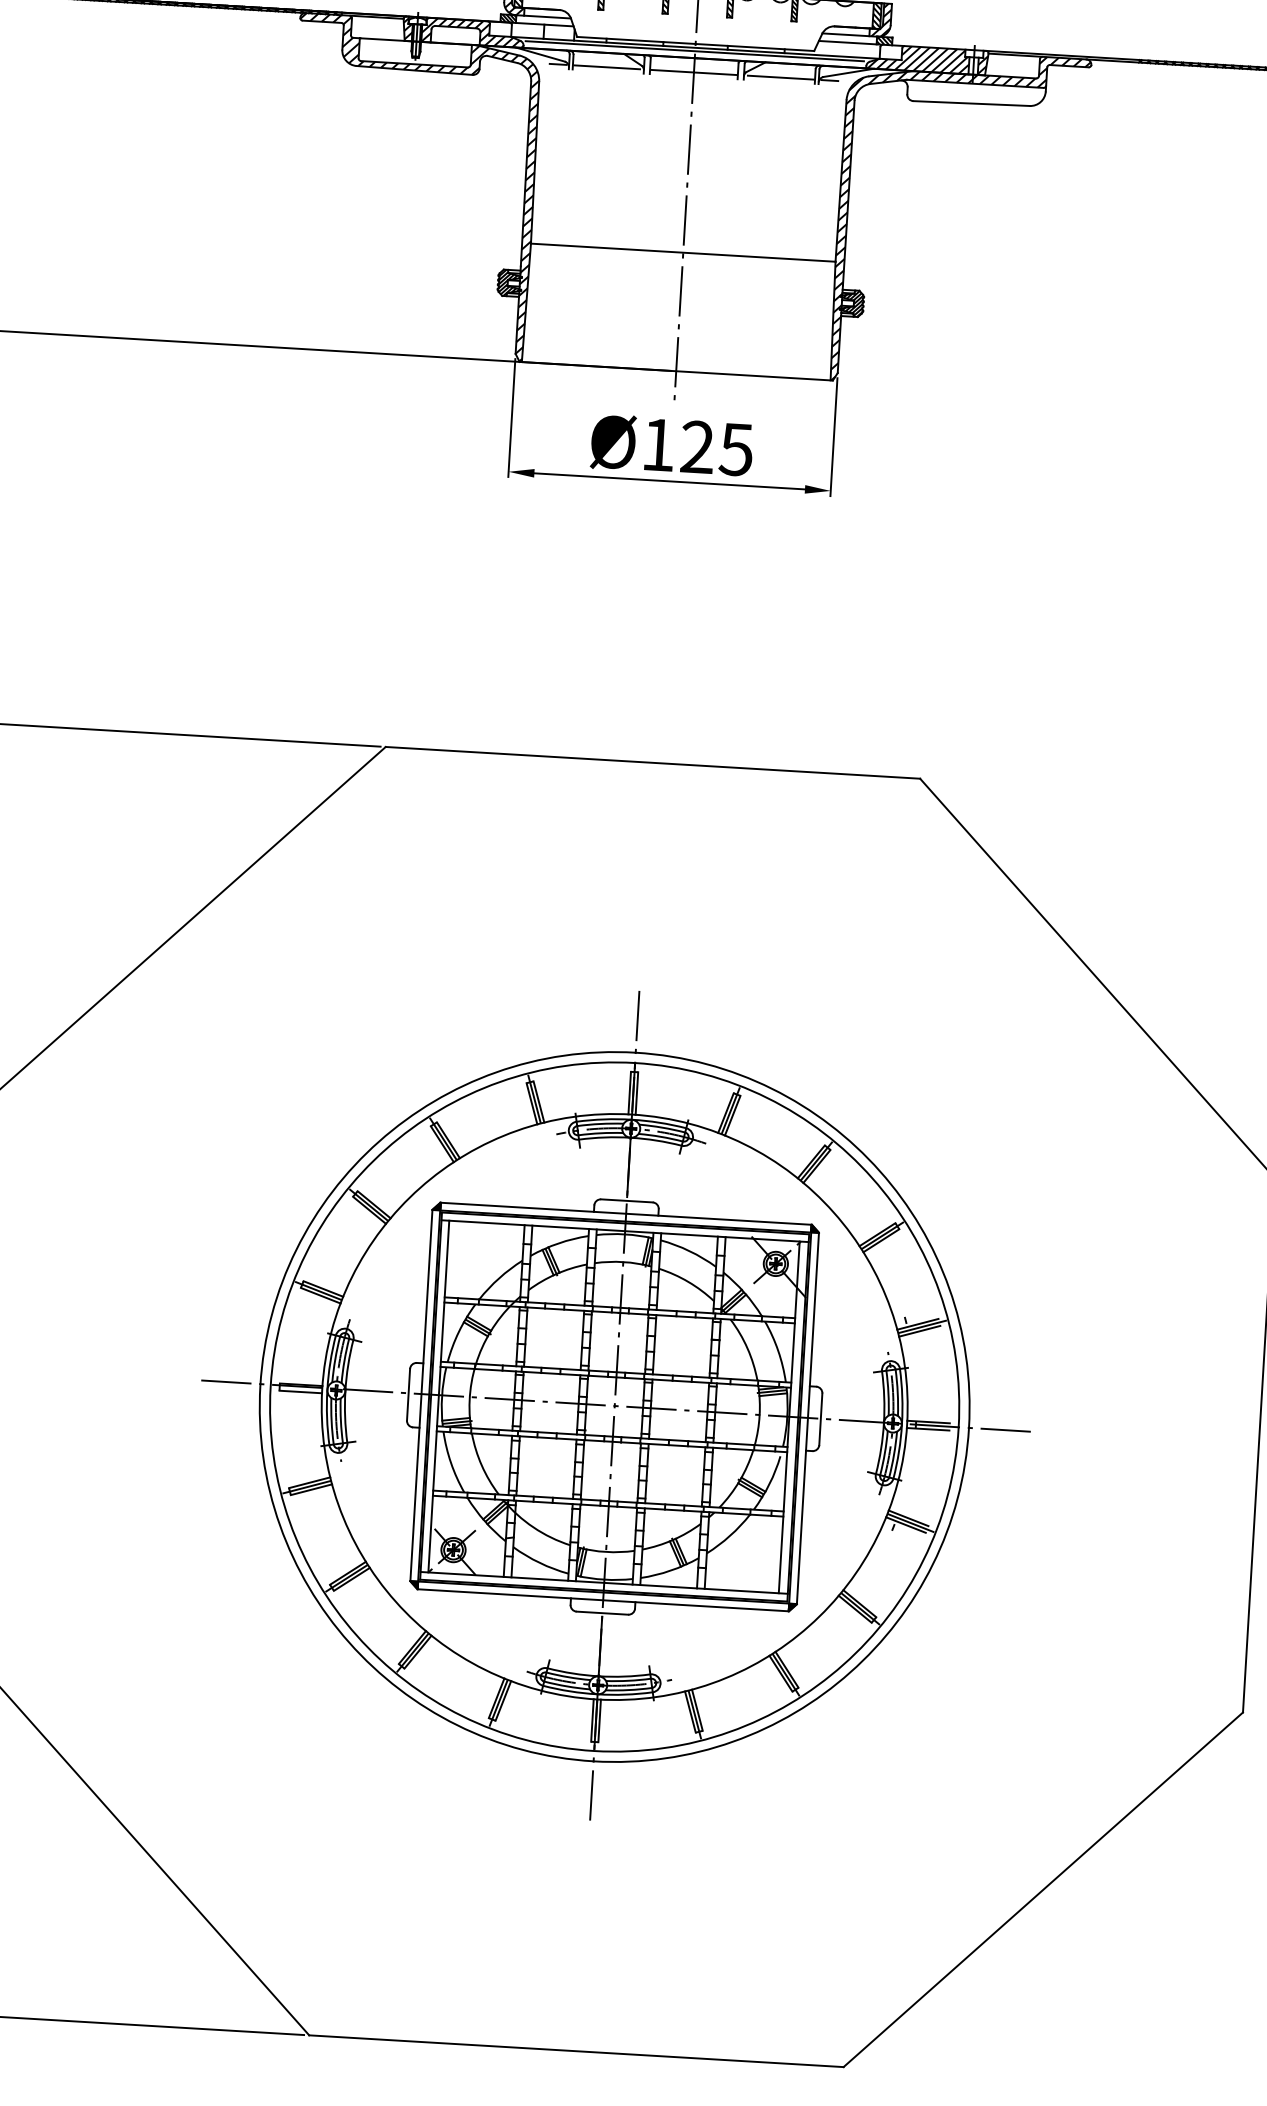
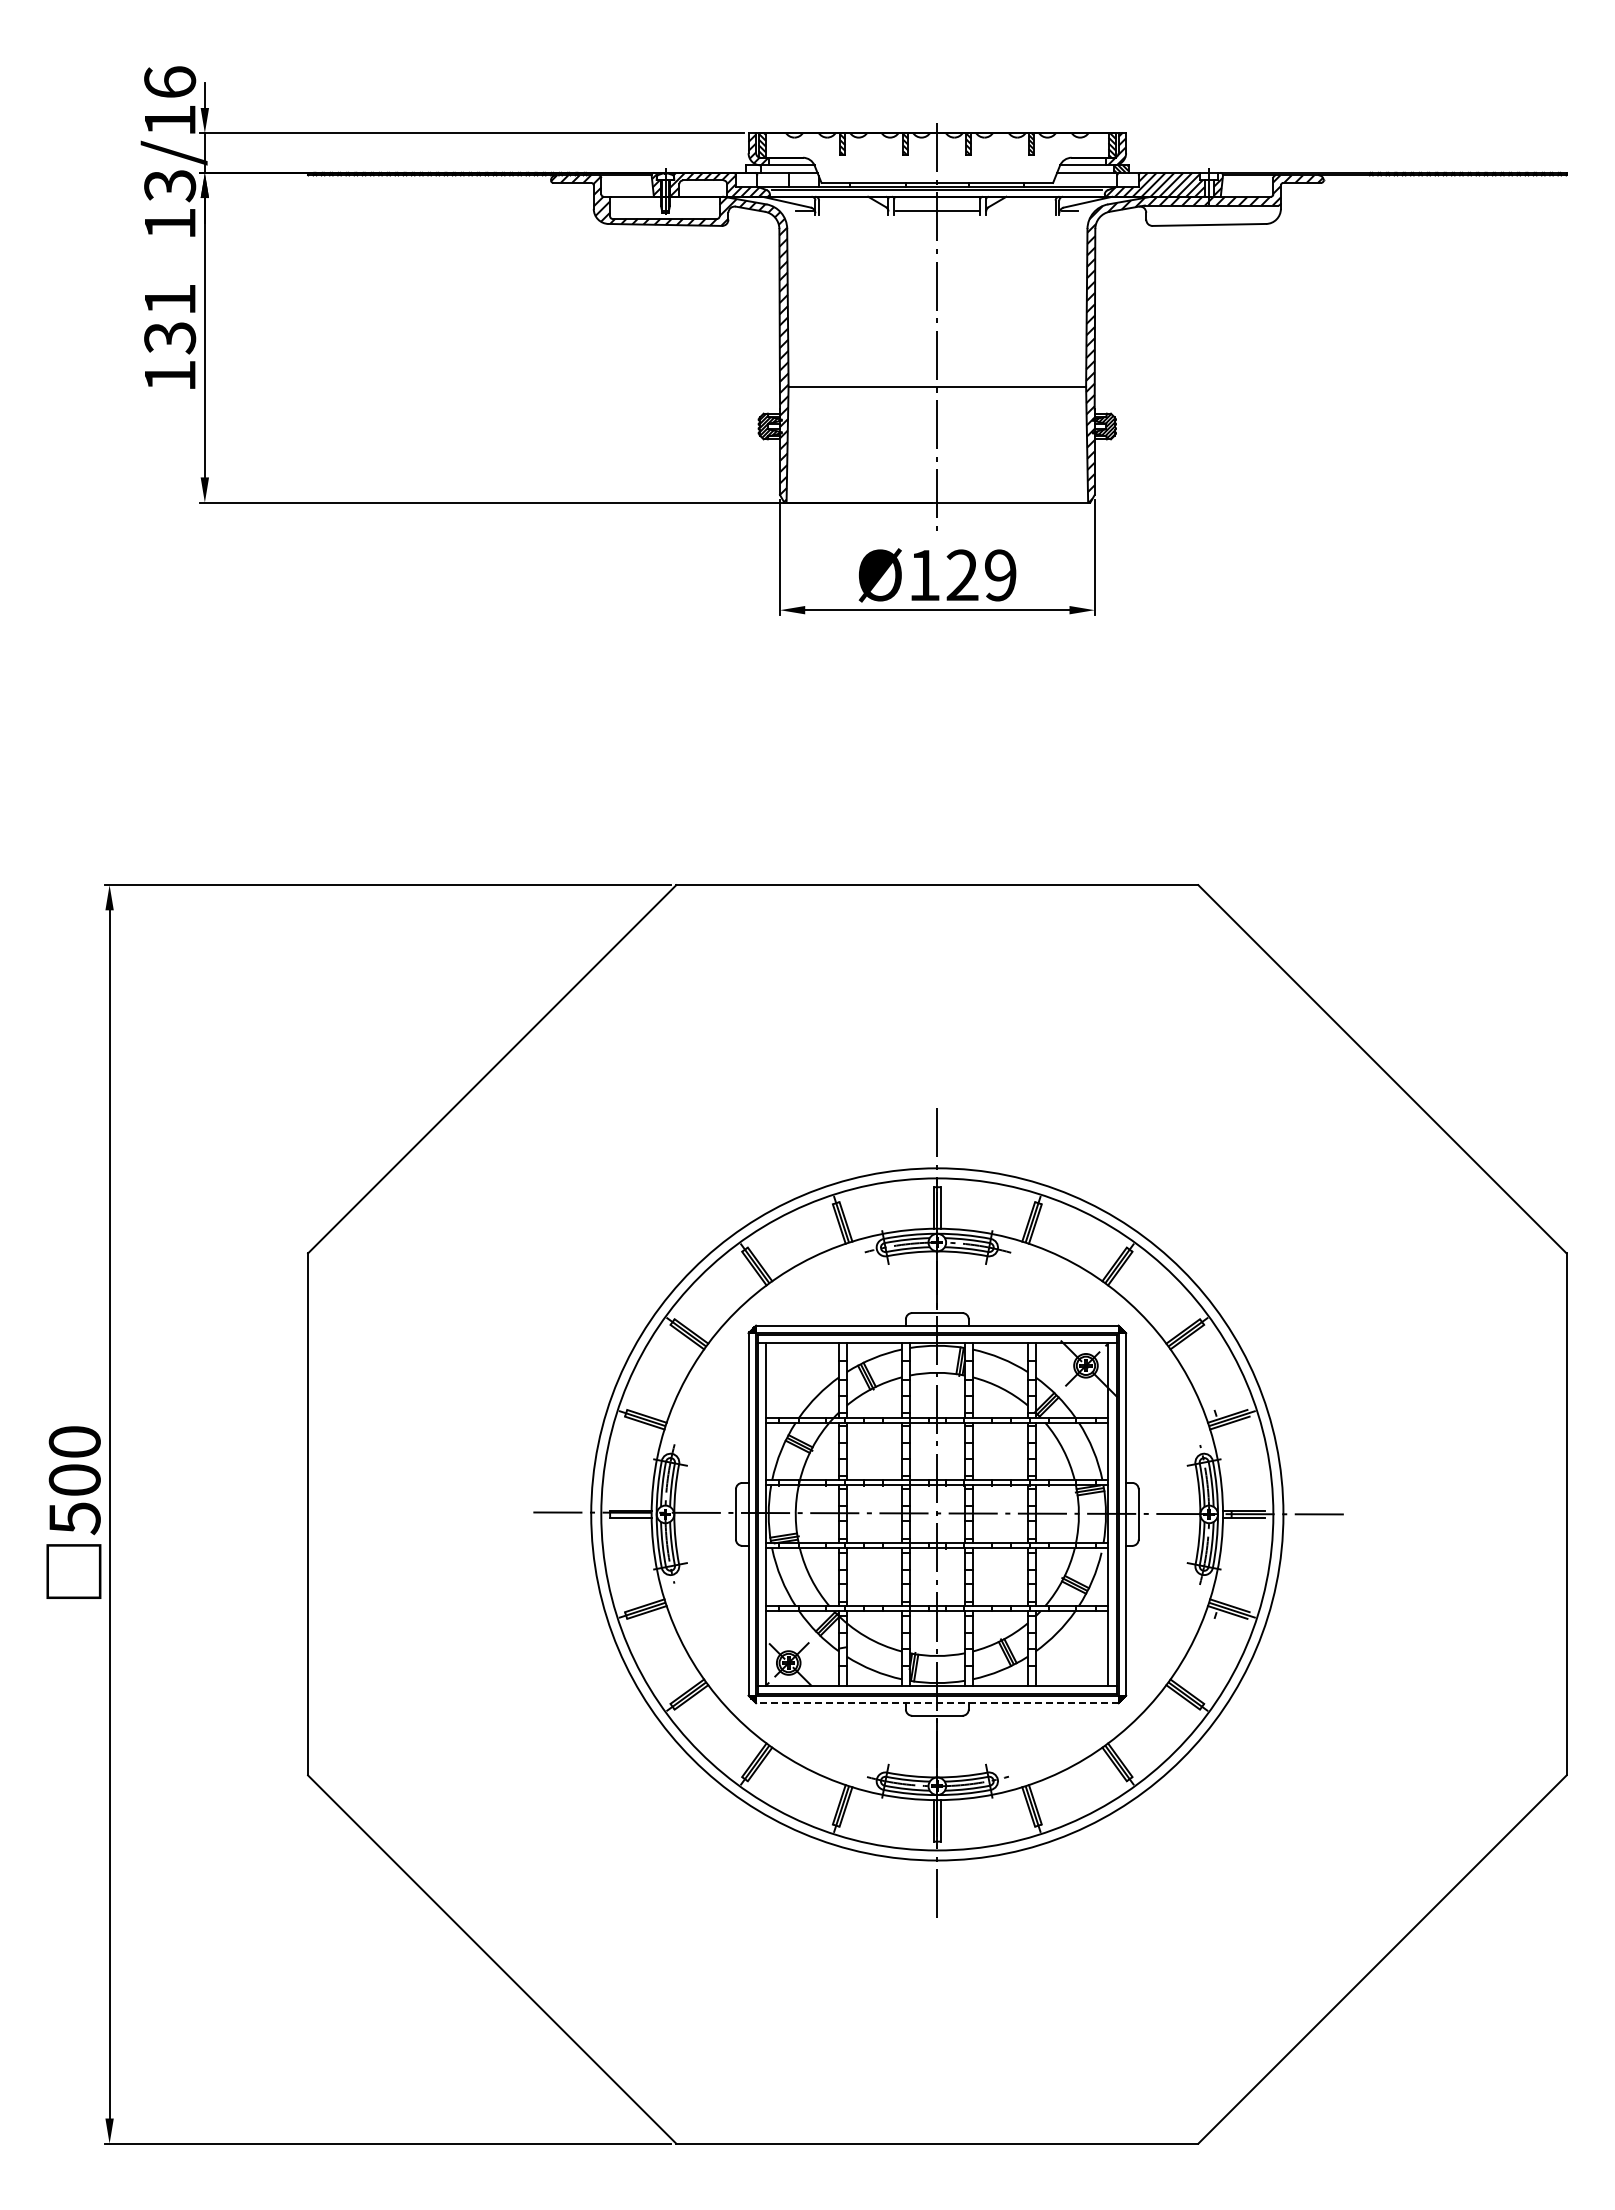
hatch: (508, 18) -> (753, 168), removed
line: (607, 67) -> (852, 210), removed
line: (781, 77) -> (1022, 210), removed
text: (736, 449) -> (1000, 575), Ø125 -> Ø129
line: (602, 1600) -> (936, 1703), solid -> dashed

